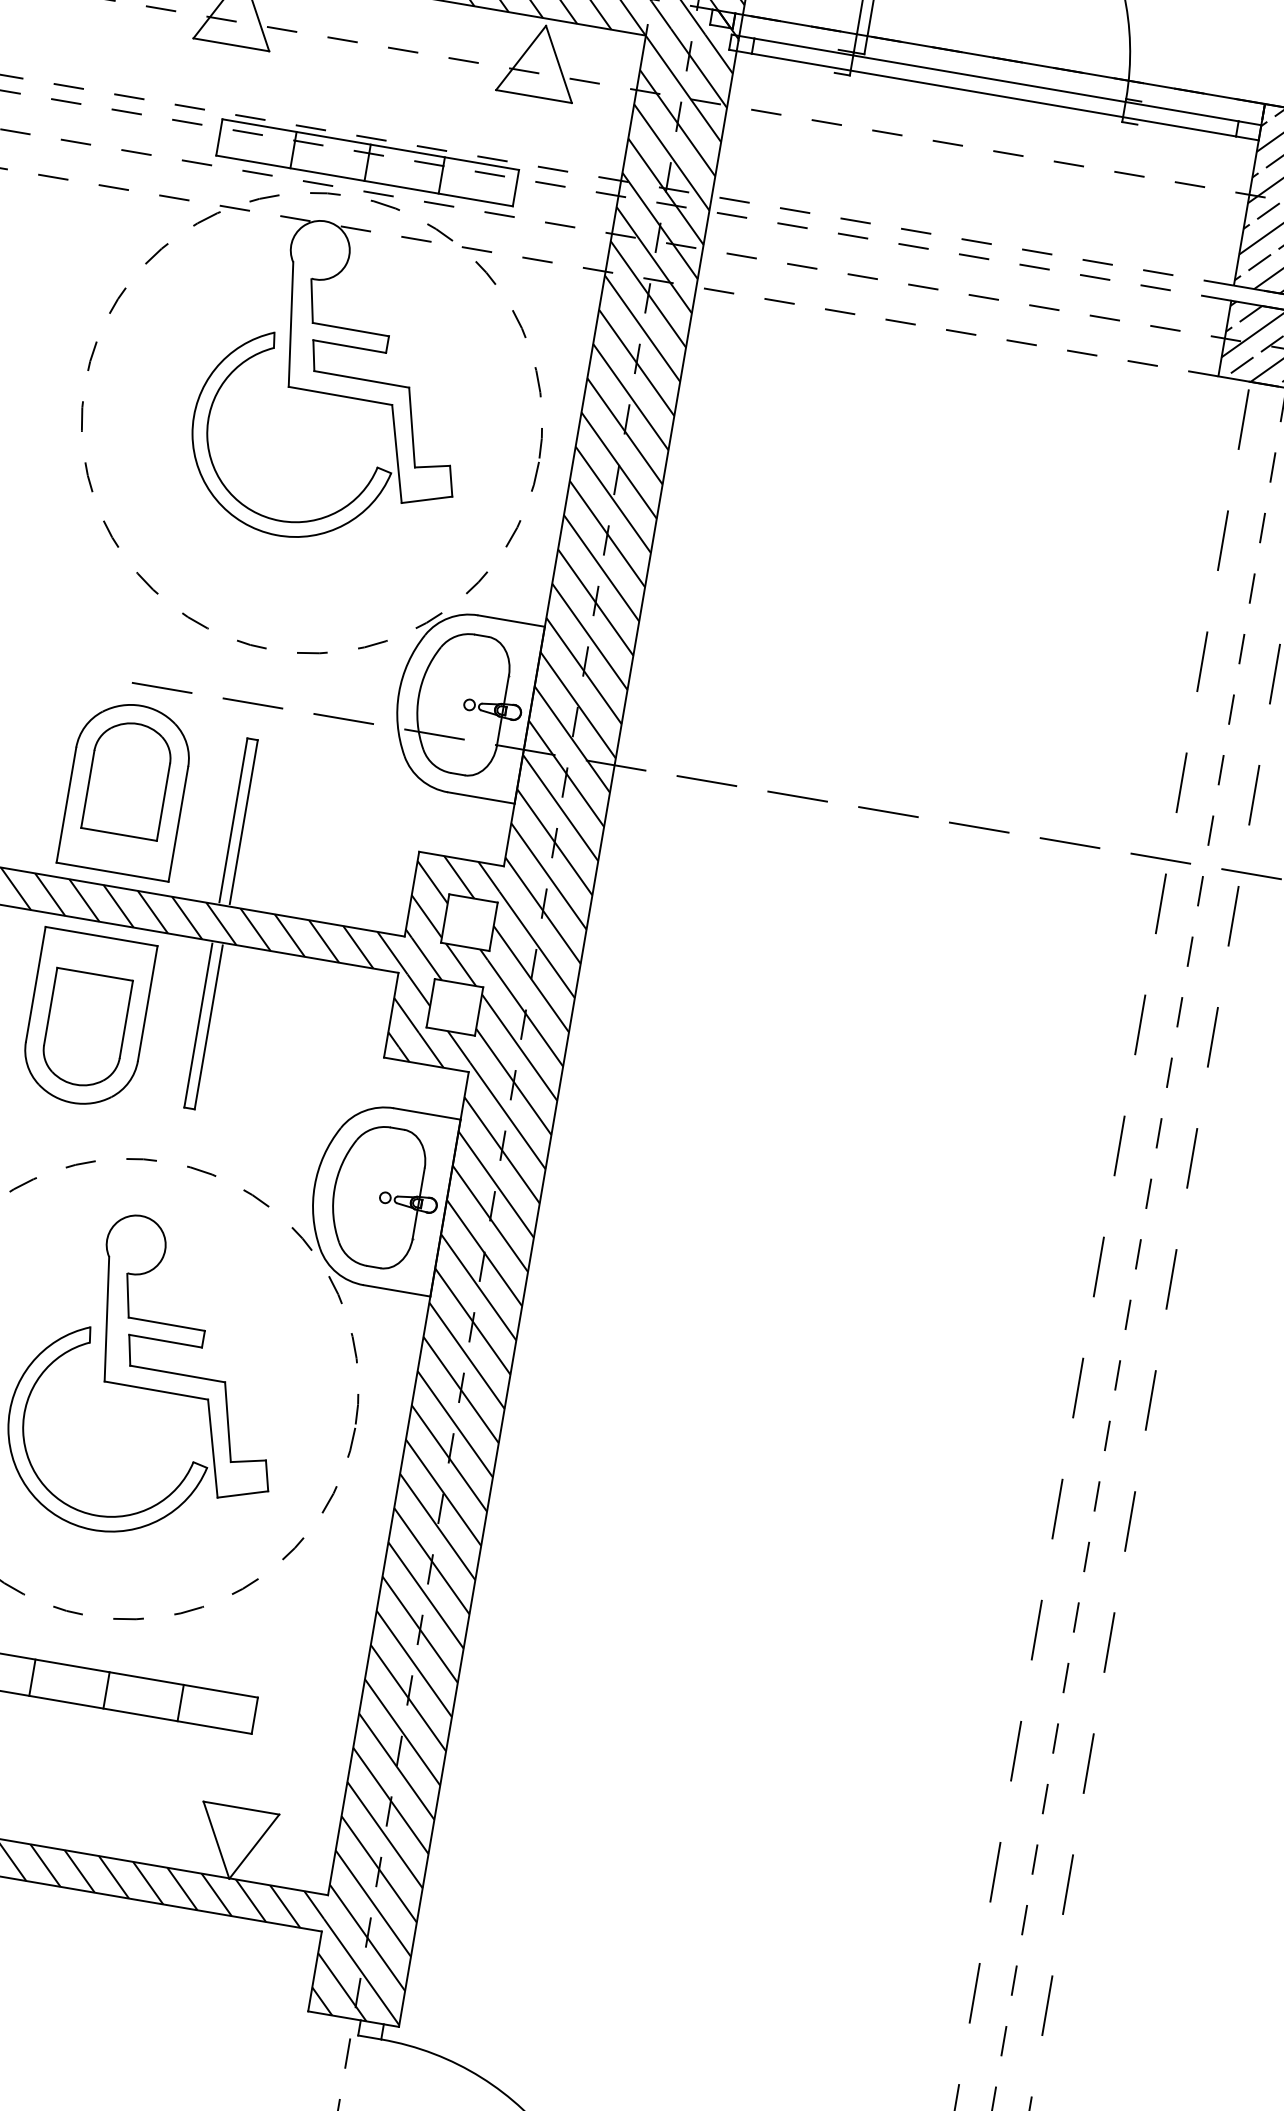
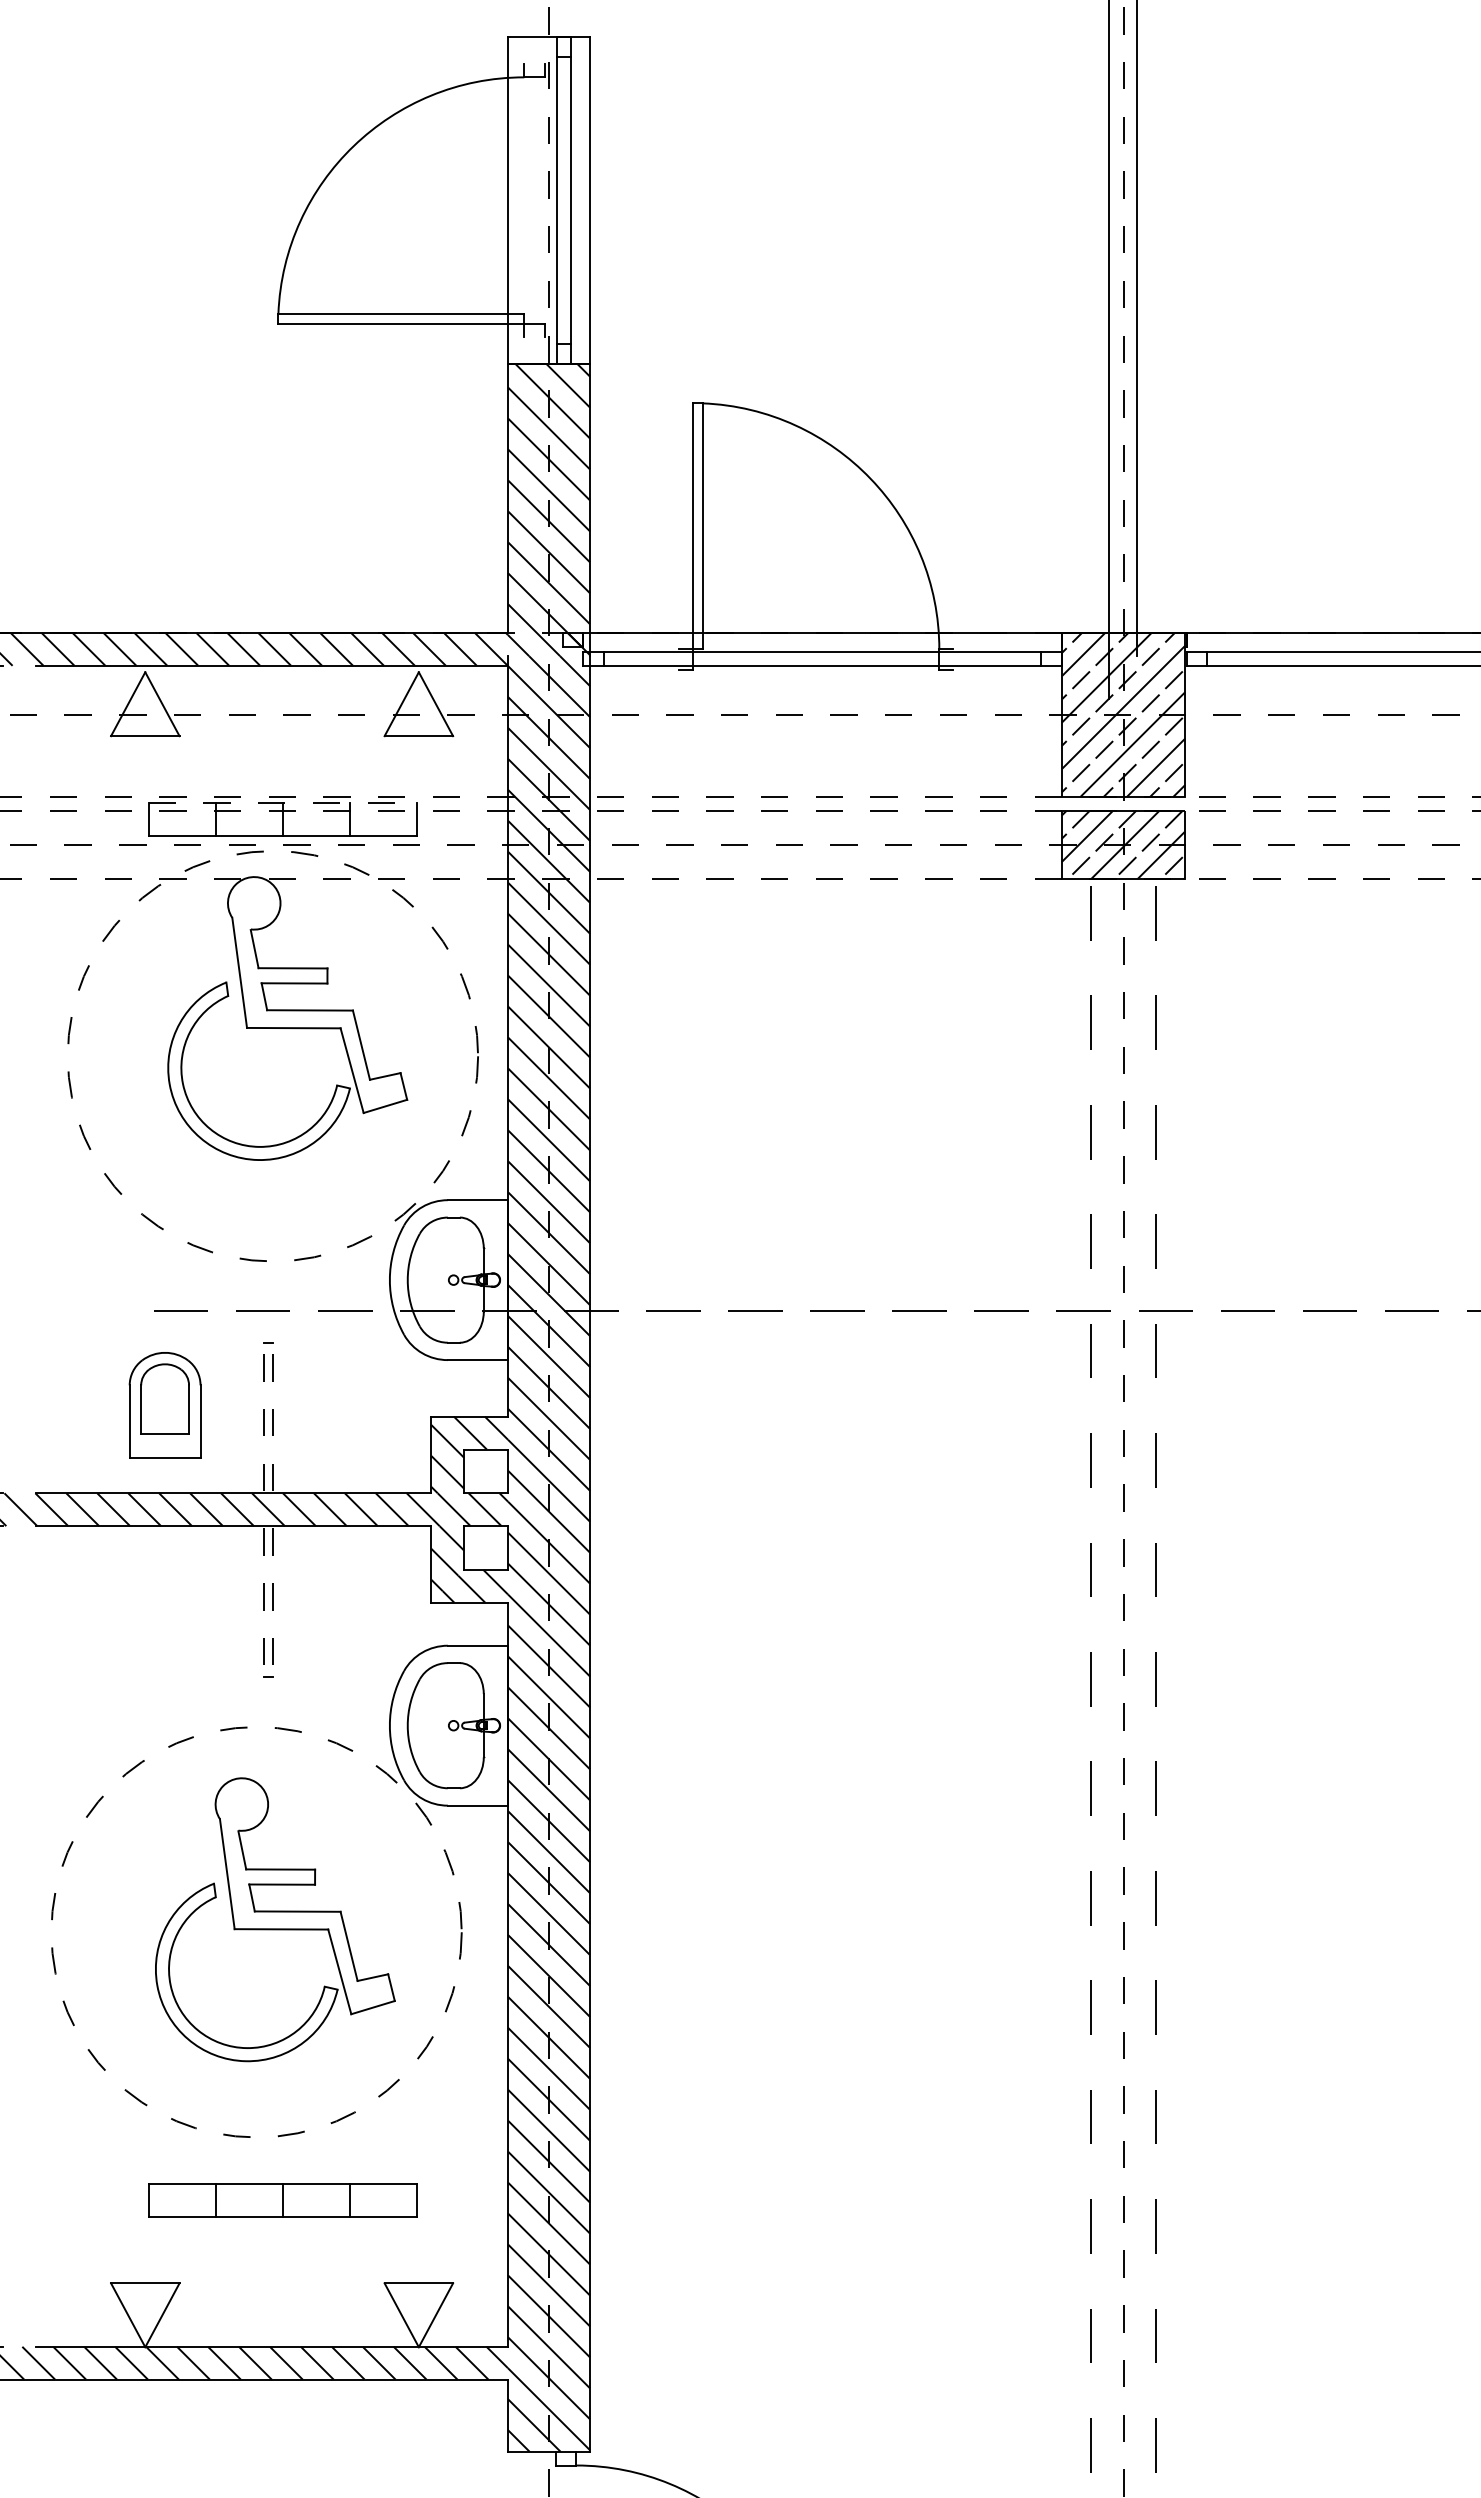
line: (371, 144) -> (283, 802), solid -> dashed
part: (126, 788) -> (164, 1405), size x0.7
line: (233, 819) -> (263, 1416), solid -> dashed
line: (243, 821) -> (272, 1416), solid -> dashed
part: (86, 1019) -> (164, 1613), removed
line: (198, 1026) -> (263, 1603), solid -> dashed
line: (208, 1028) -> (272, 1603), solid -> dashed

